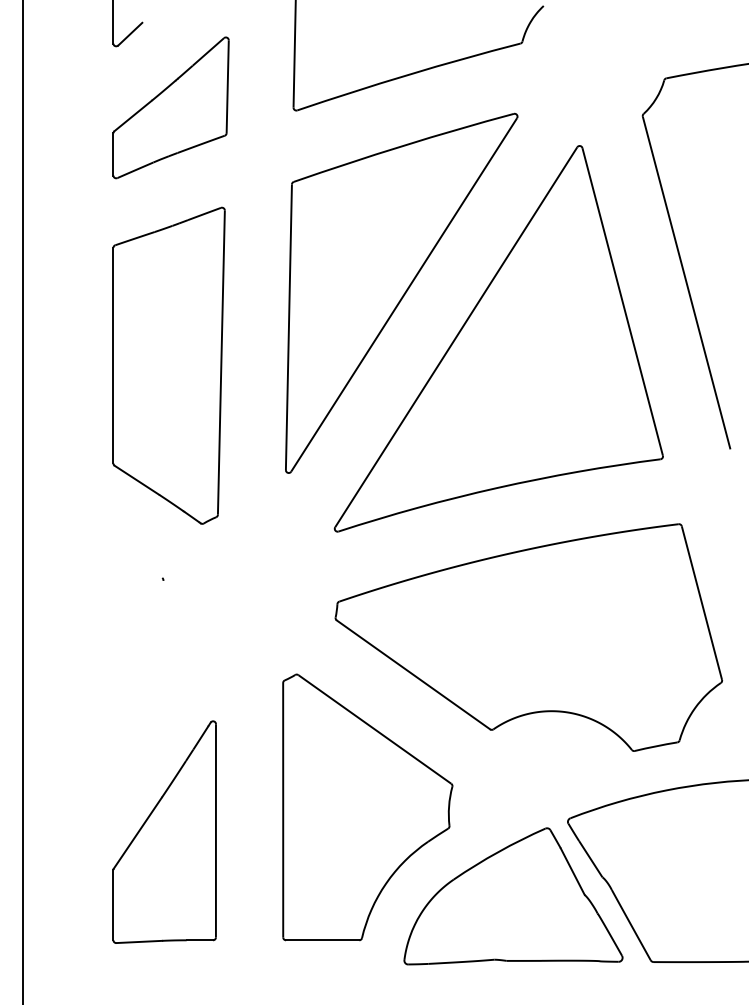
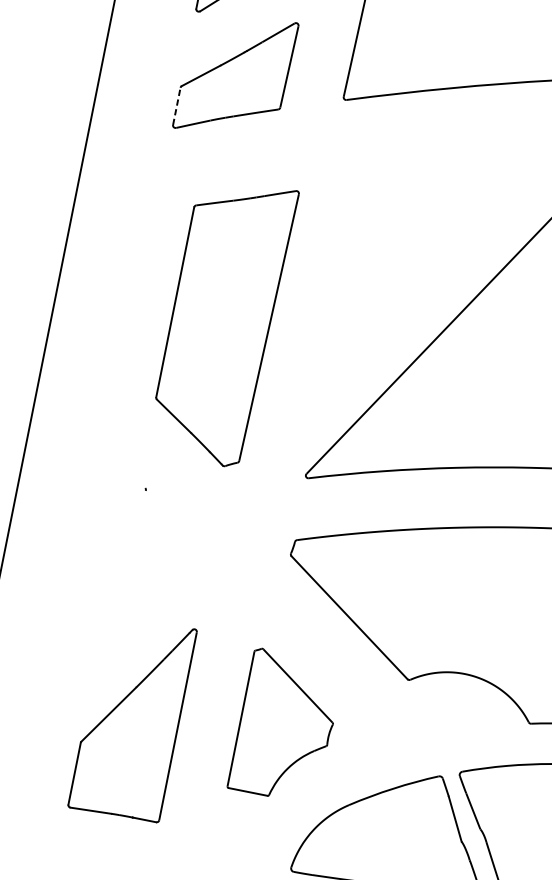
line: (113, 153) -> (177, 105), solid -> dashed
part: (401, 292) -> (406, 278), removed
part: (168, 365) -> (222, 320), moved
part: (367, 807) -> (285, 726), size x0.6
part: (164, 831) -> (132, 717), moved

